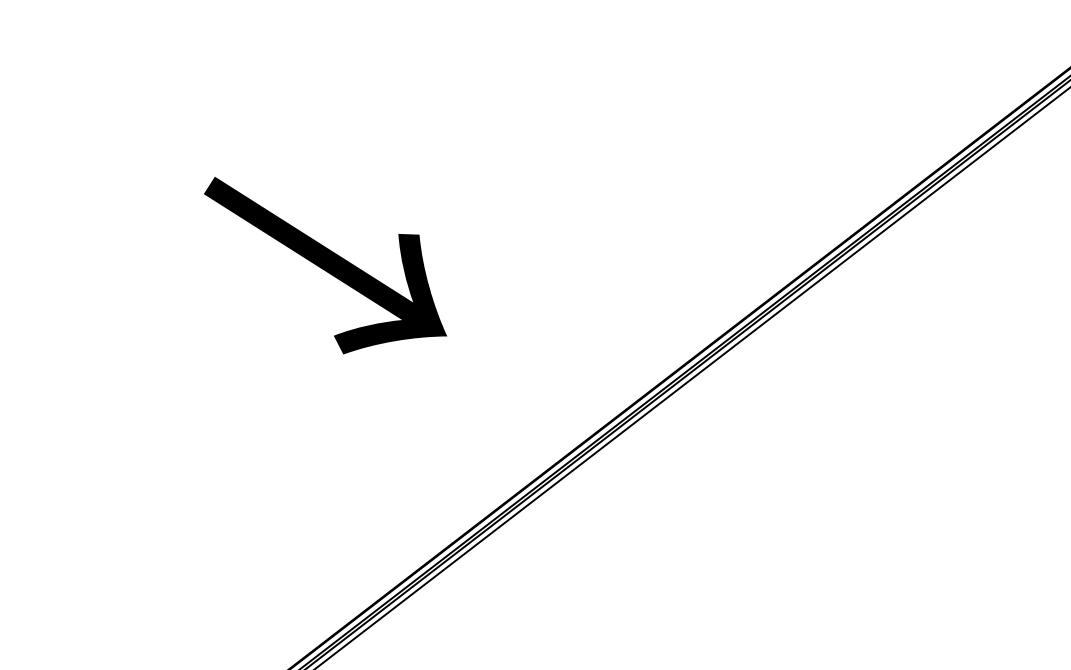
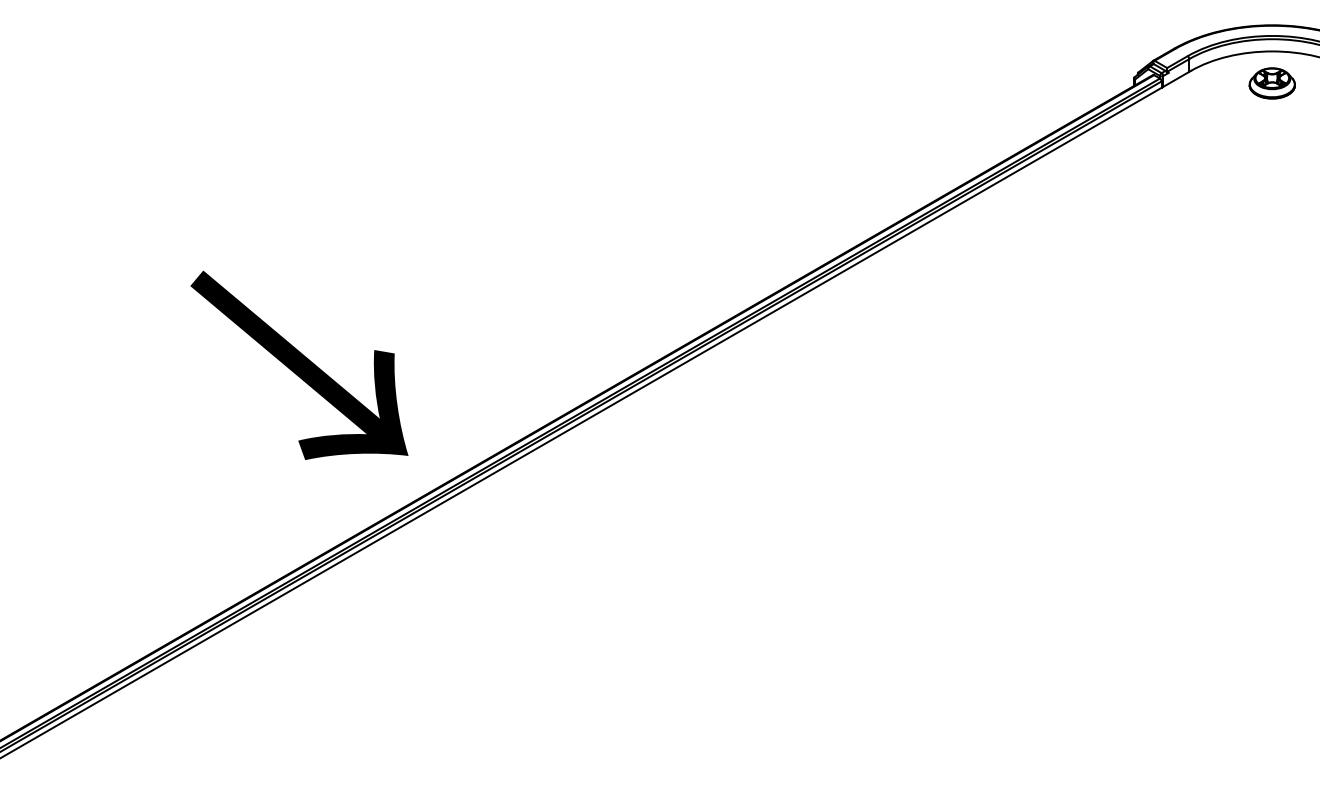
text: (324, 258) -> (299, 364), moved

